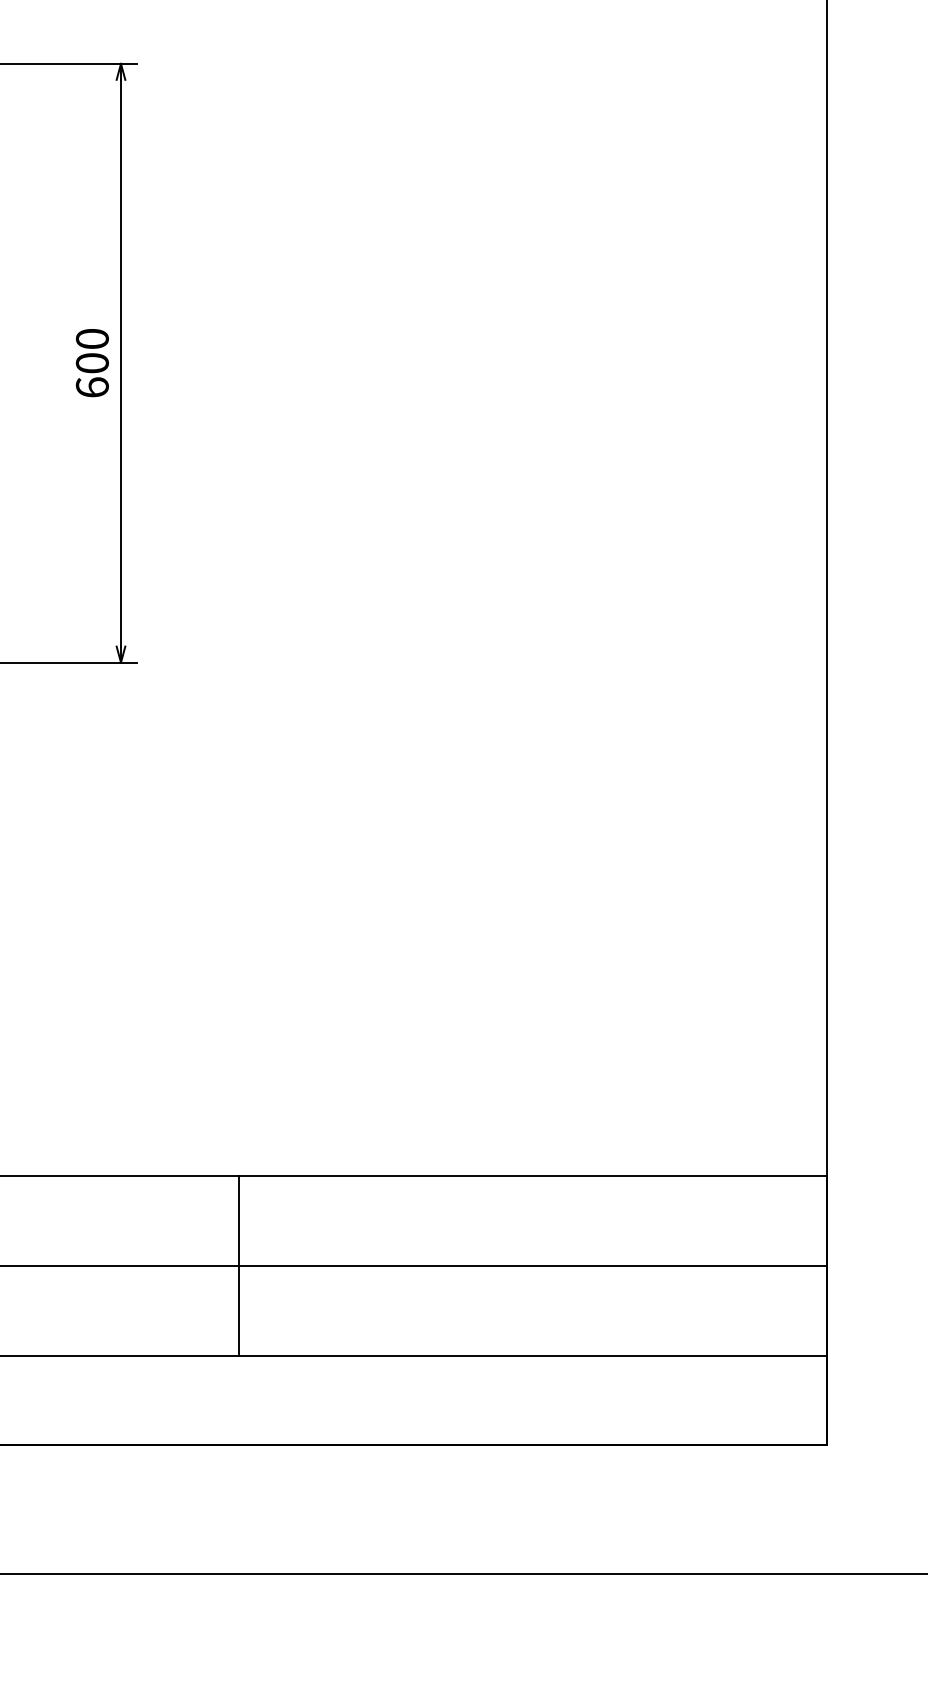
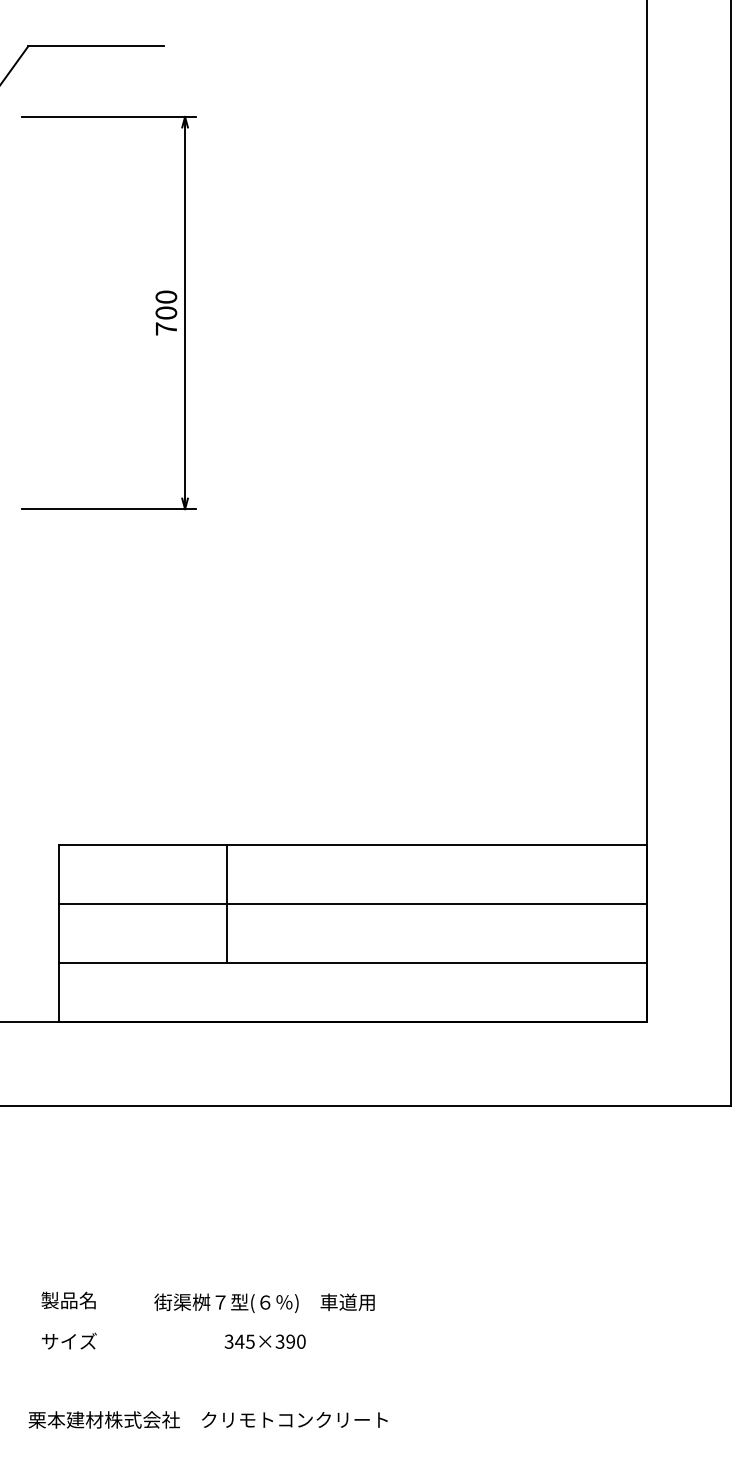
text: (92, 386) -> (166, 328), 600 -> 700
line: (239, 1264) -> (227, 903), moved

